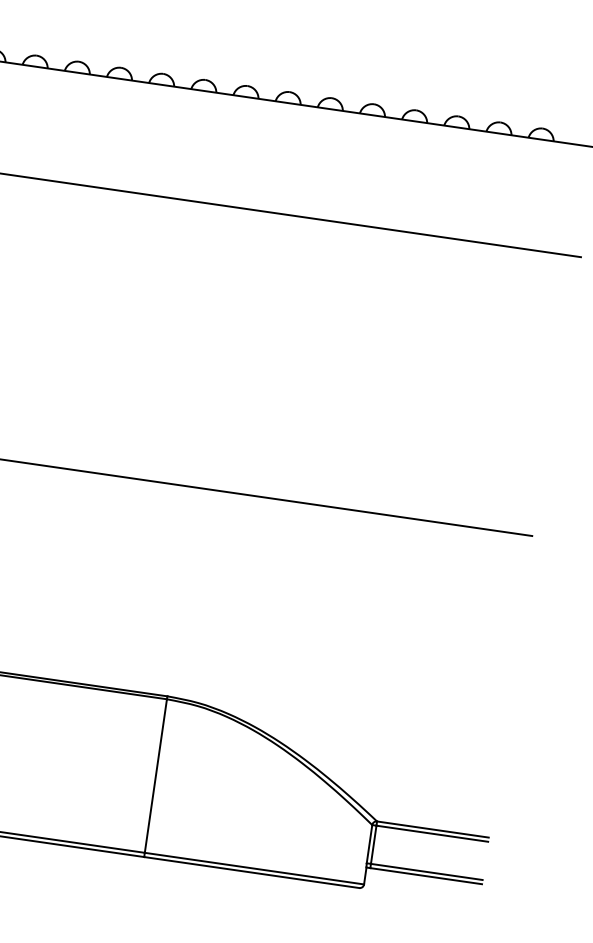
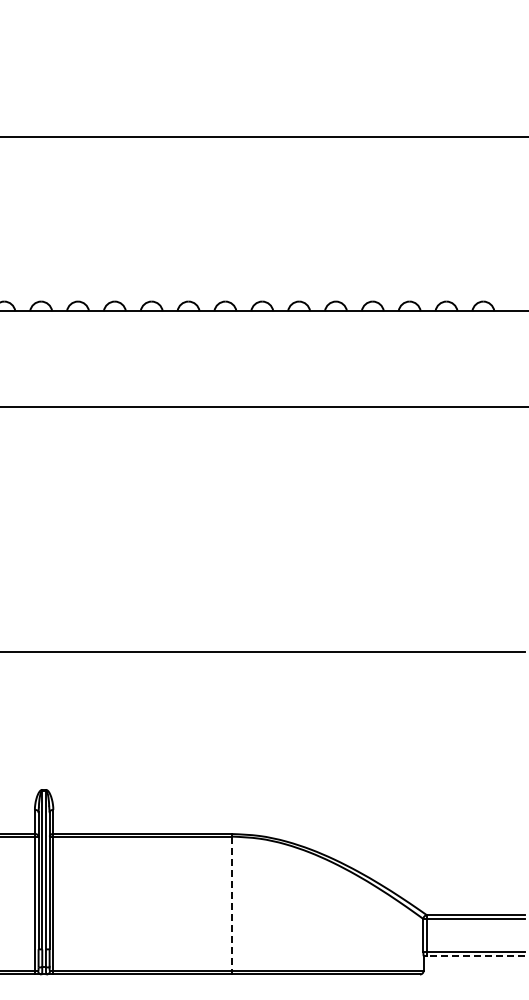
line: (156, 777) -> (232, 904), solid -> dashed
line: (425, 876) -> (475, 956), solid -> dashed

